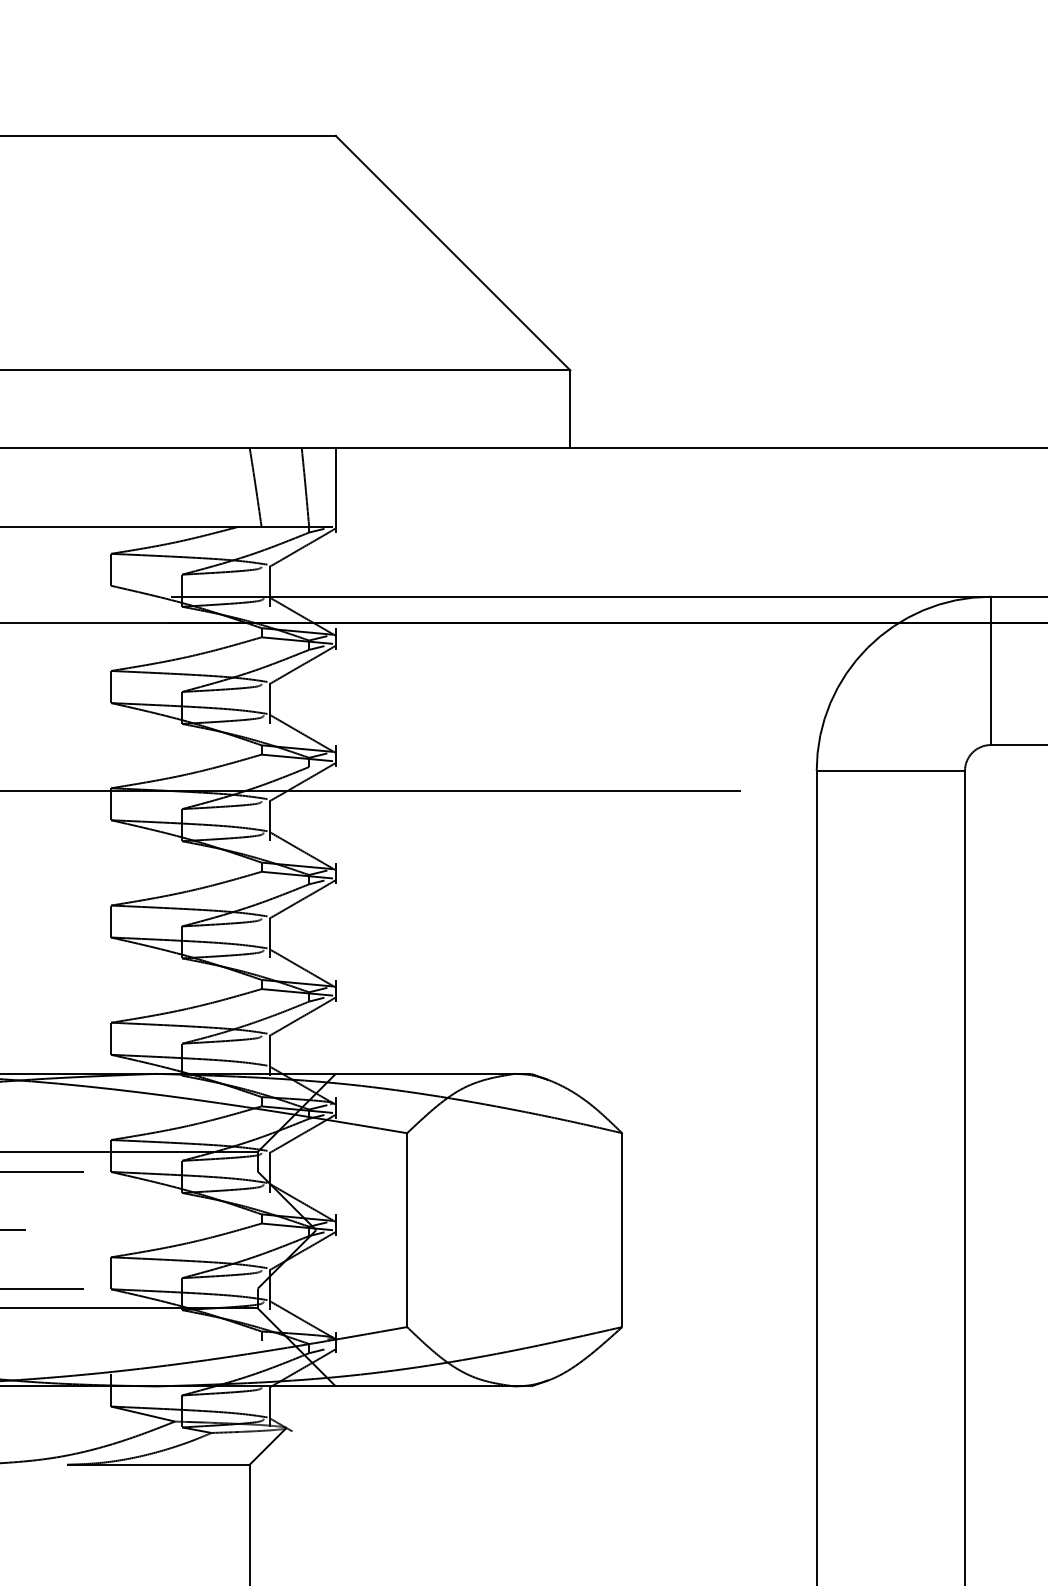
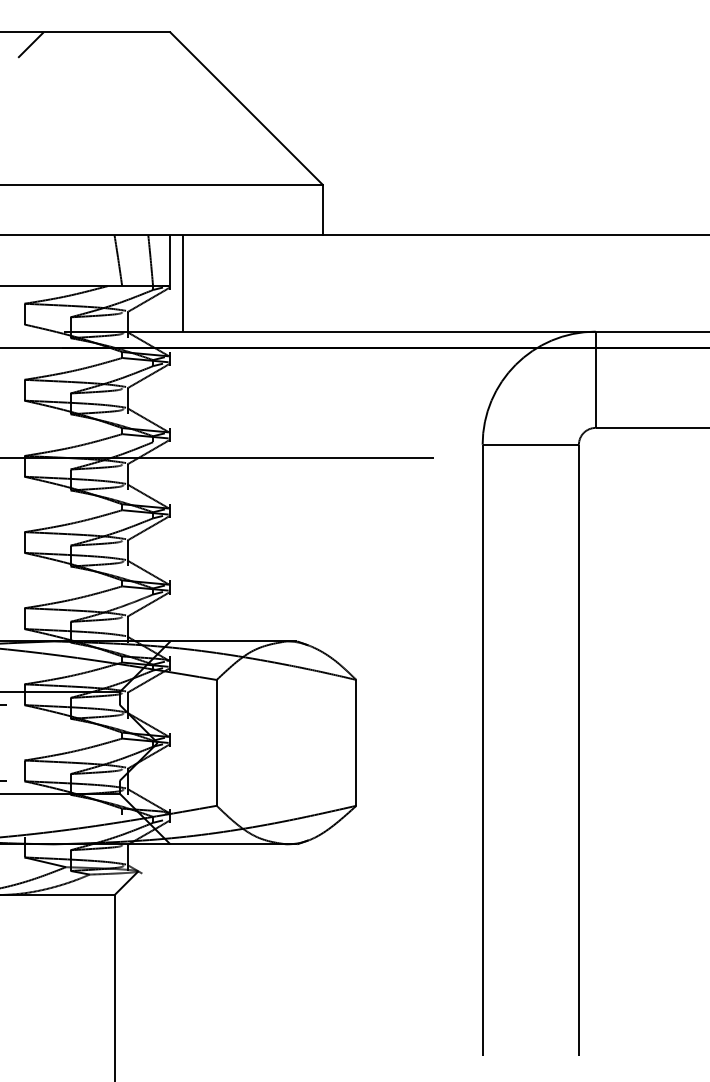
line: (120, 154) -> (30, 44), added
line: (354, 522) -> (182, 283), added

